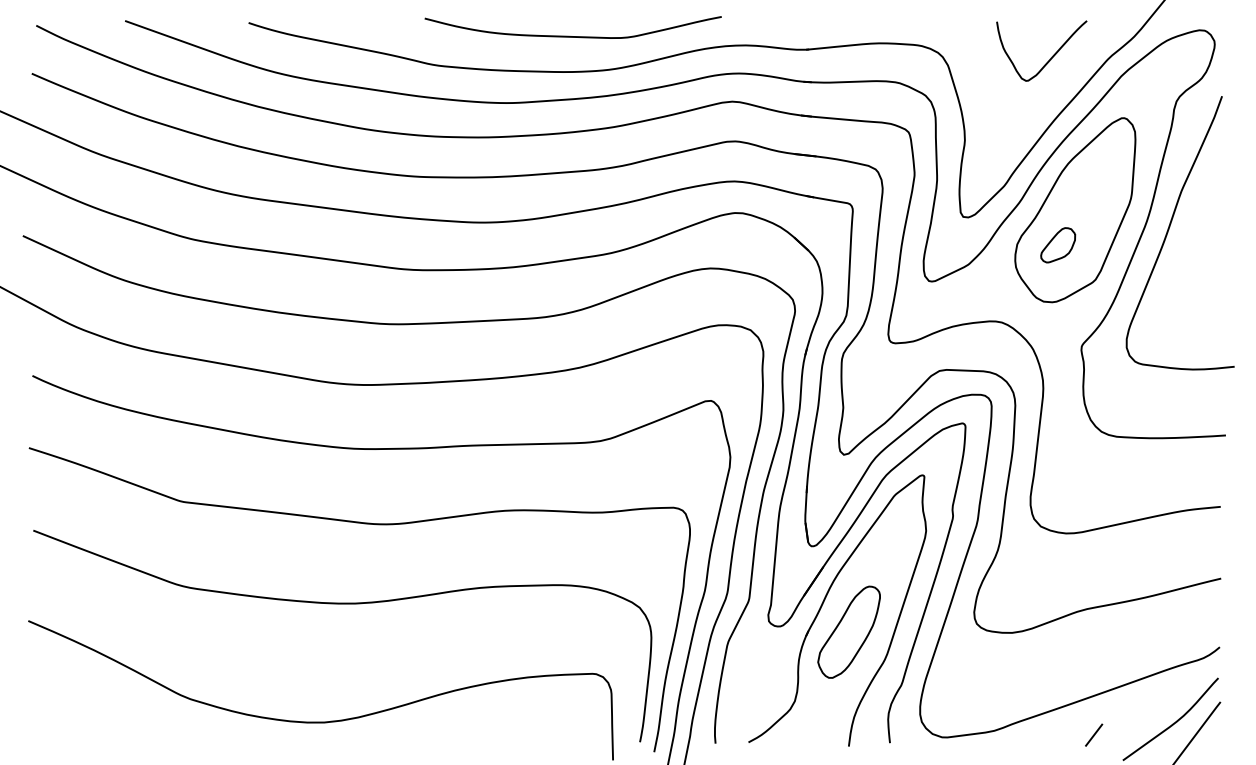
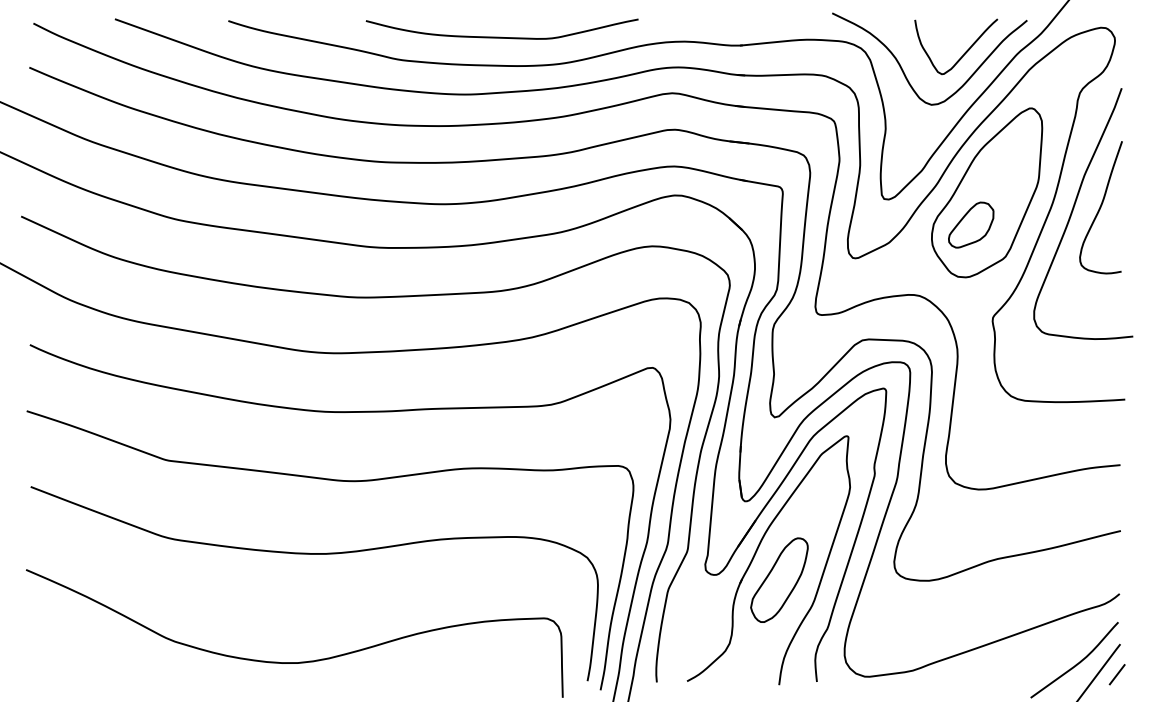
curve: (572, 35) -> (501, 36), moved
curve: (984, 76) -> (903, 70), added
curve: (1198, 226) -> (1100, 207), added
part: (1058, 244) -> (971, 224), size x1.43
line: (1093, 734) -> (1116, 674), moved

